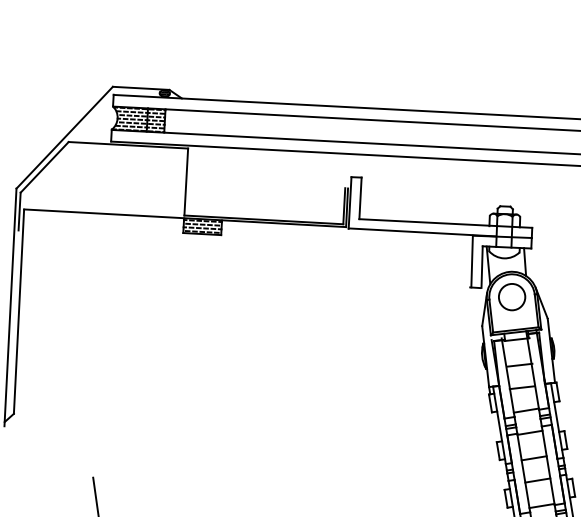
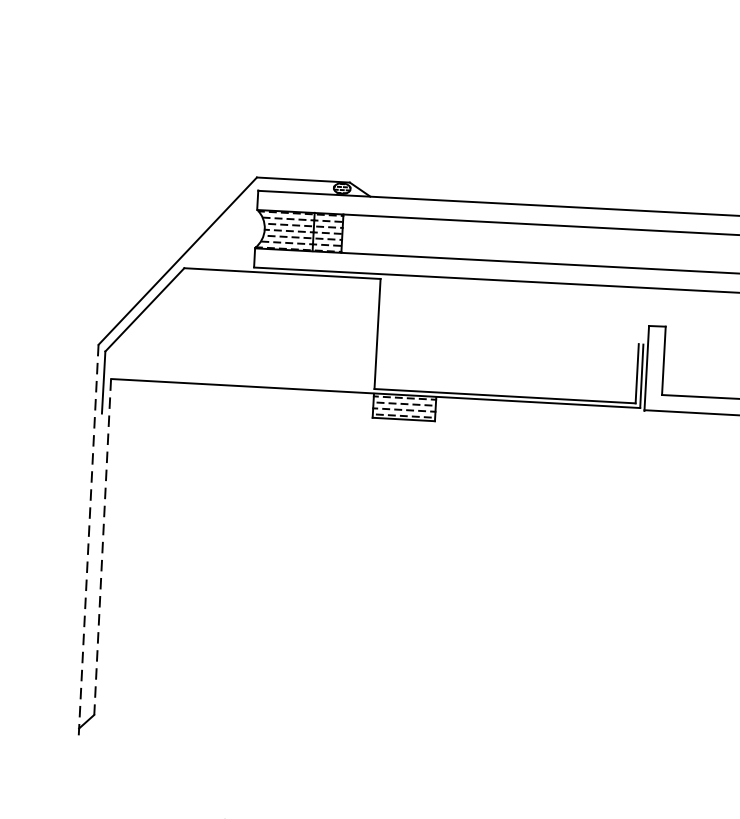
line: (10, 307) -> (88, 540), solid -> dashed
line: (18, 312) -> (101, 548), solid -> dashed

